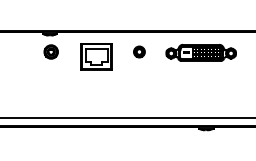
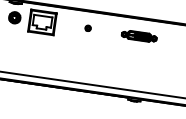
part: (139, 51) -> (88, 27), size x0.6
part: (200, 52) -> (138, 36), size x0.6
part: (96, 56) -> (42, 22), moved

